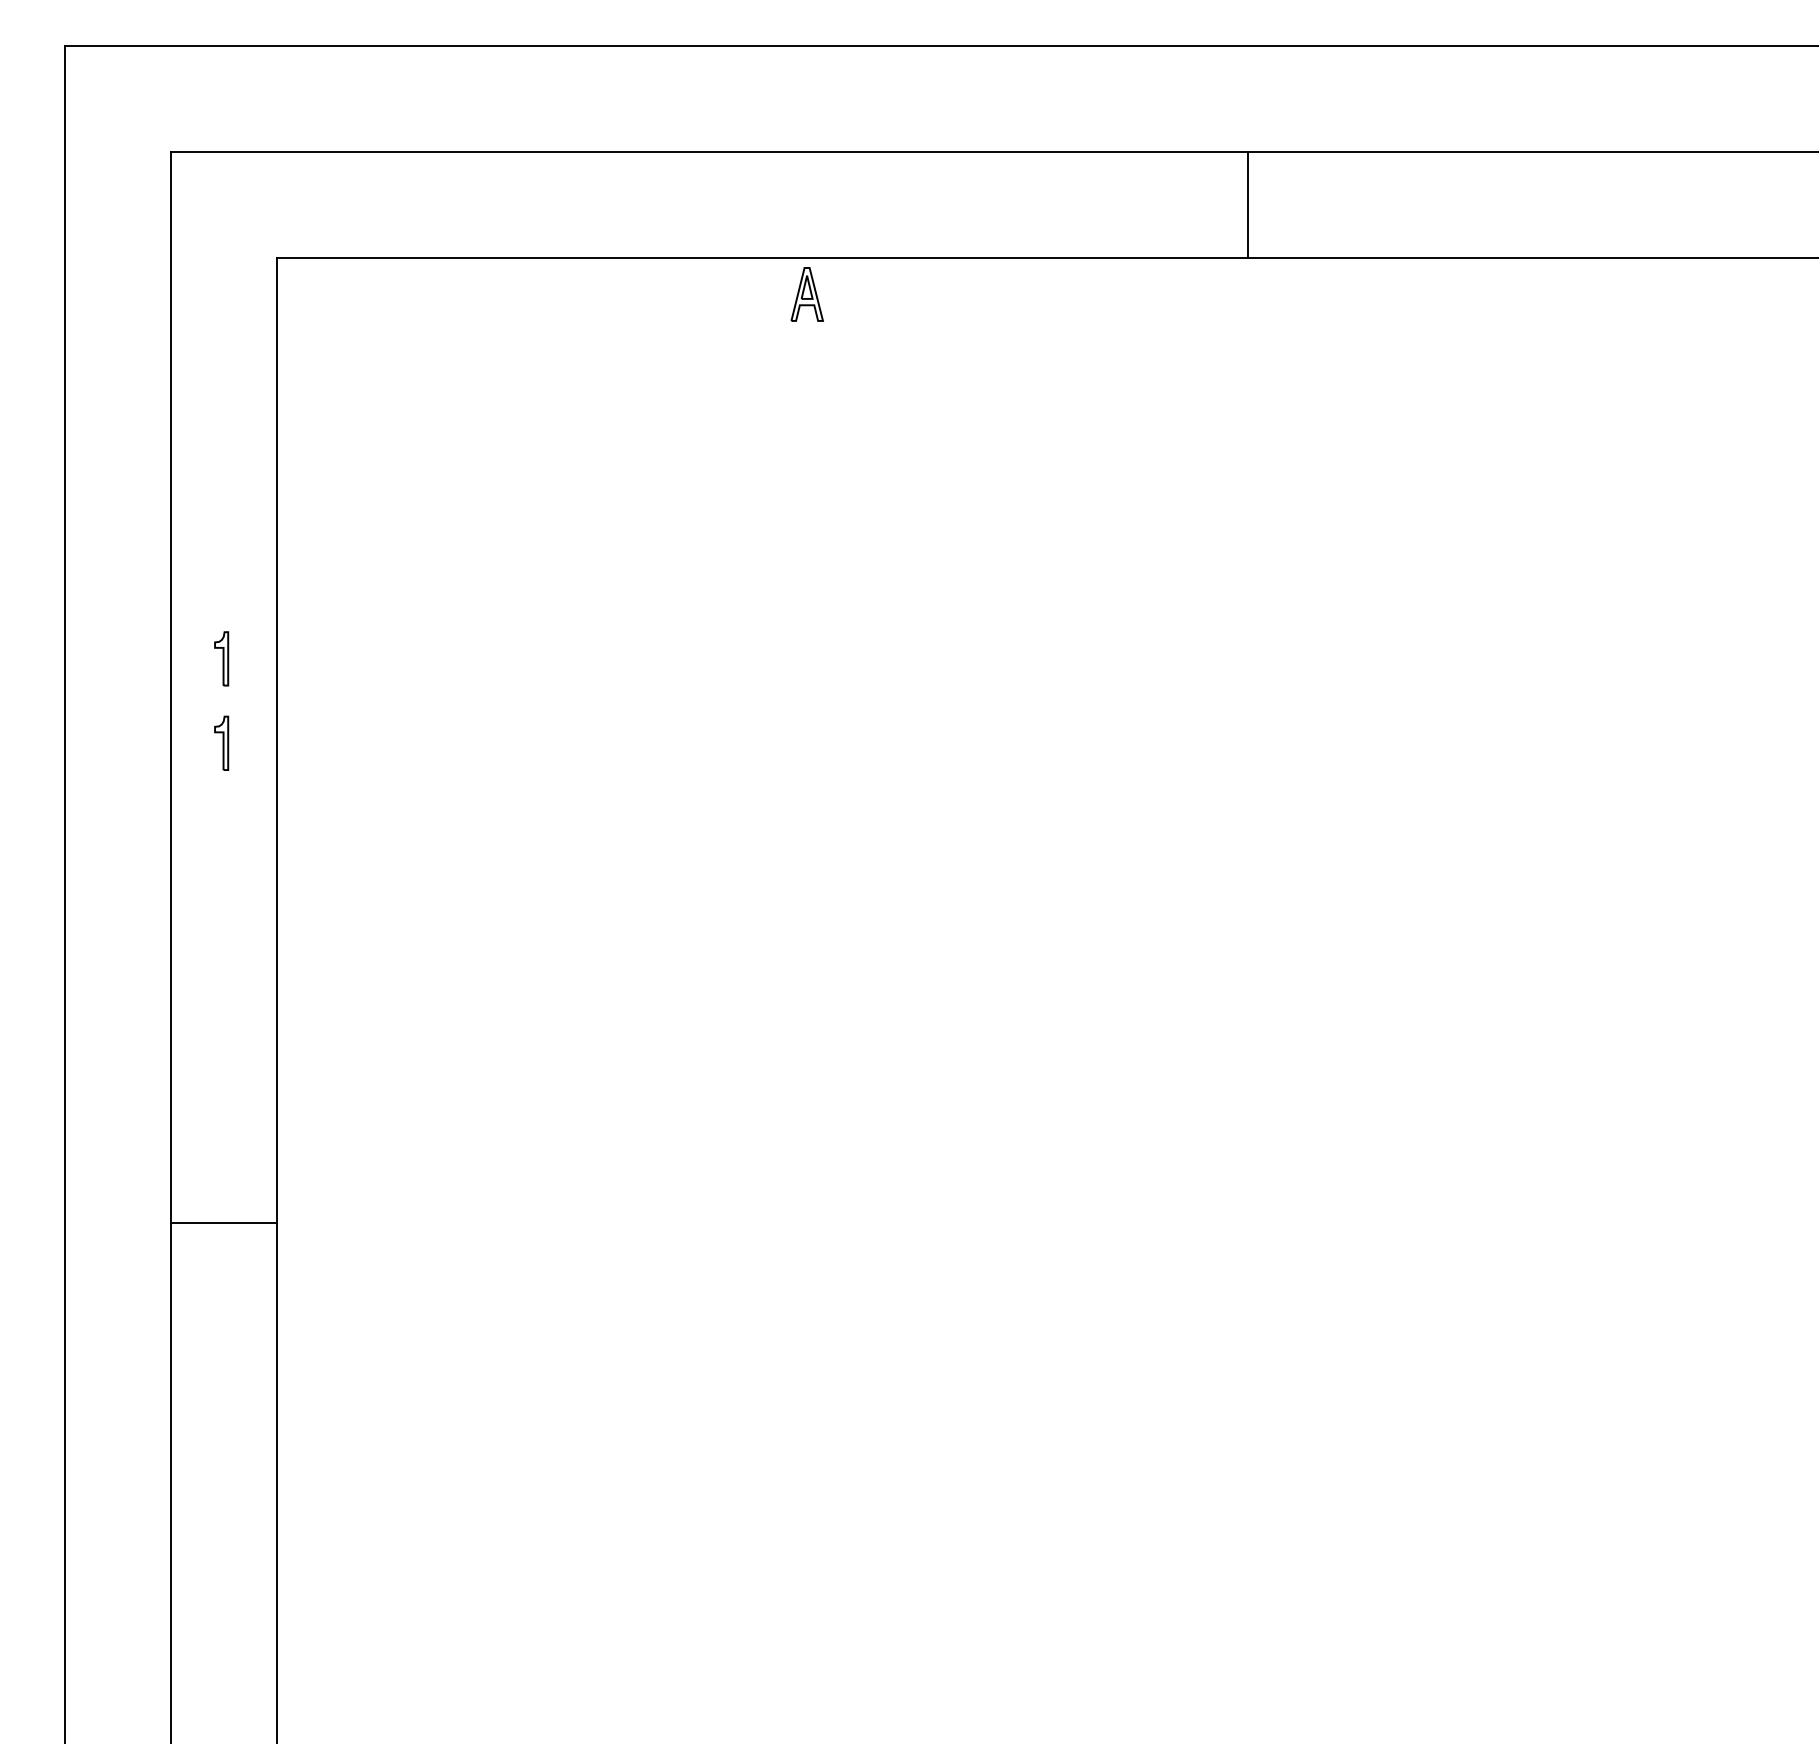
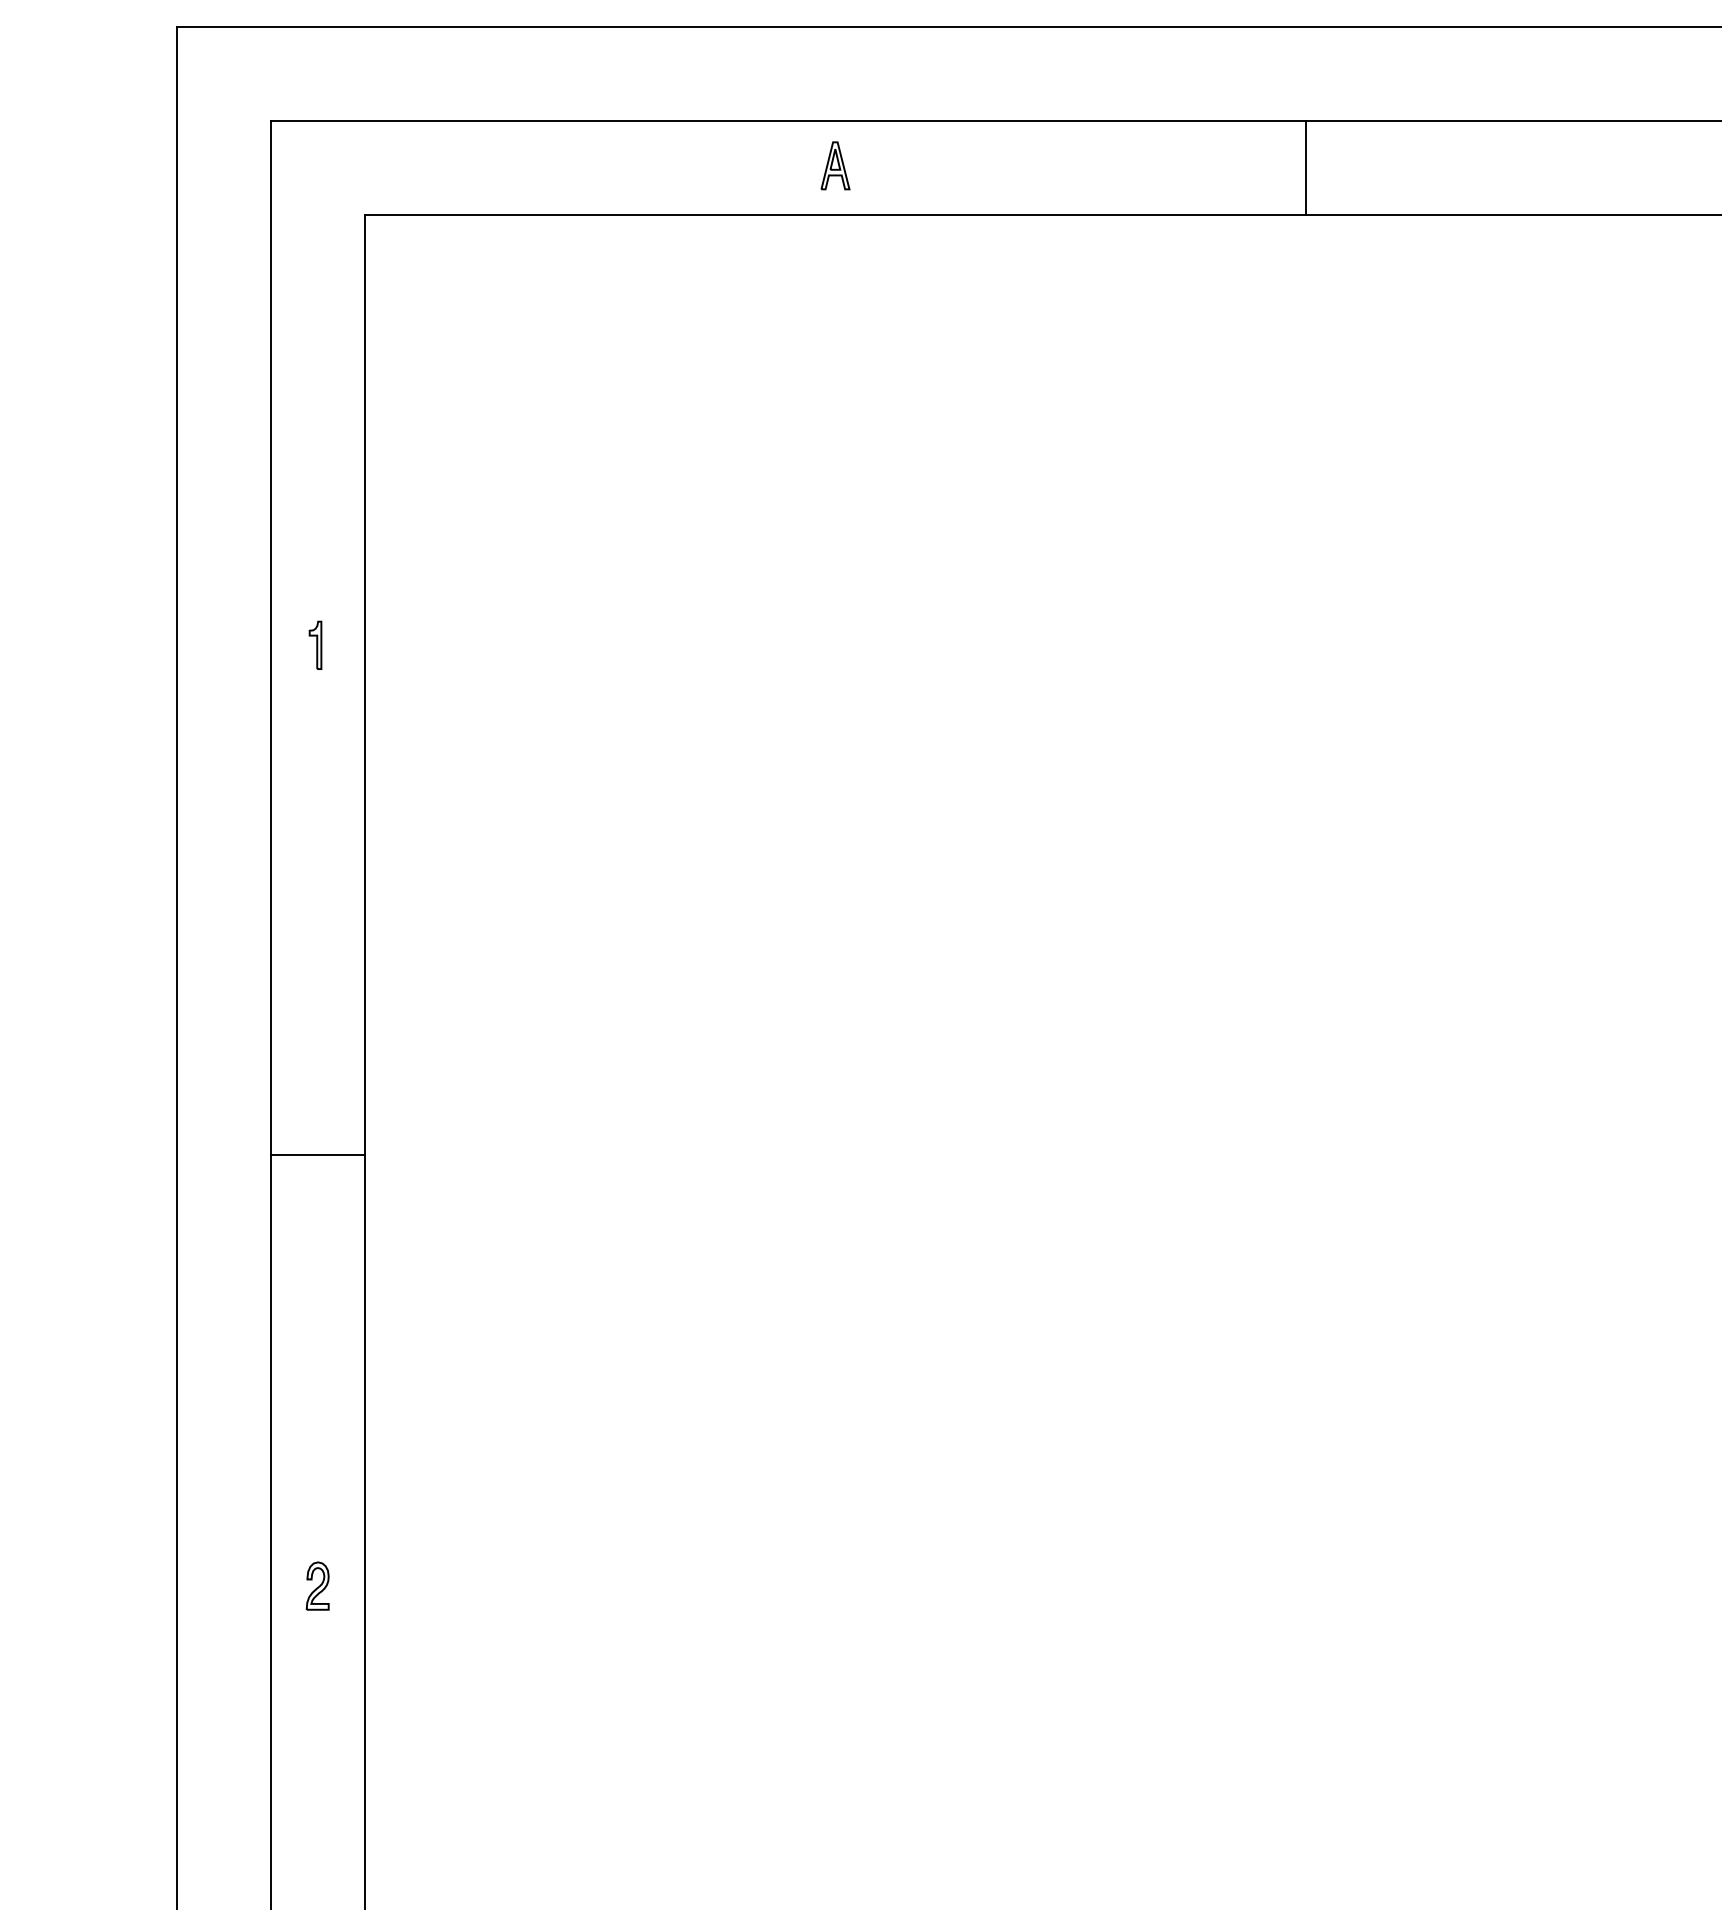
line: (1247, 205) -> (1305, 167), moved
part: (807, 294) -> (835, 165), moved
part: (221, 657) -> (315, 569), removed
line: (223, 1223) -> (317, 1155), moved

